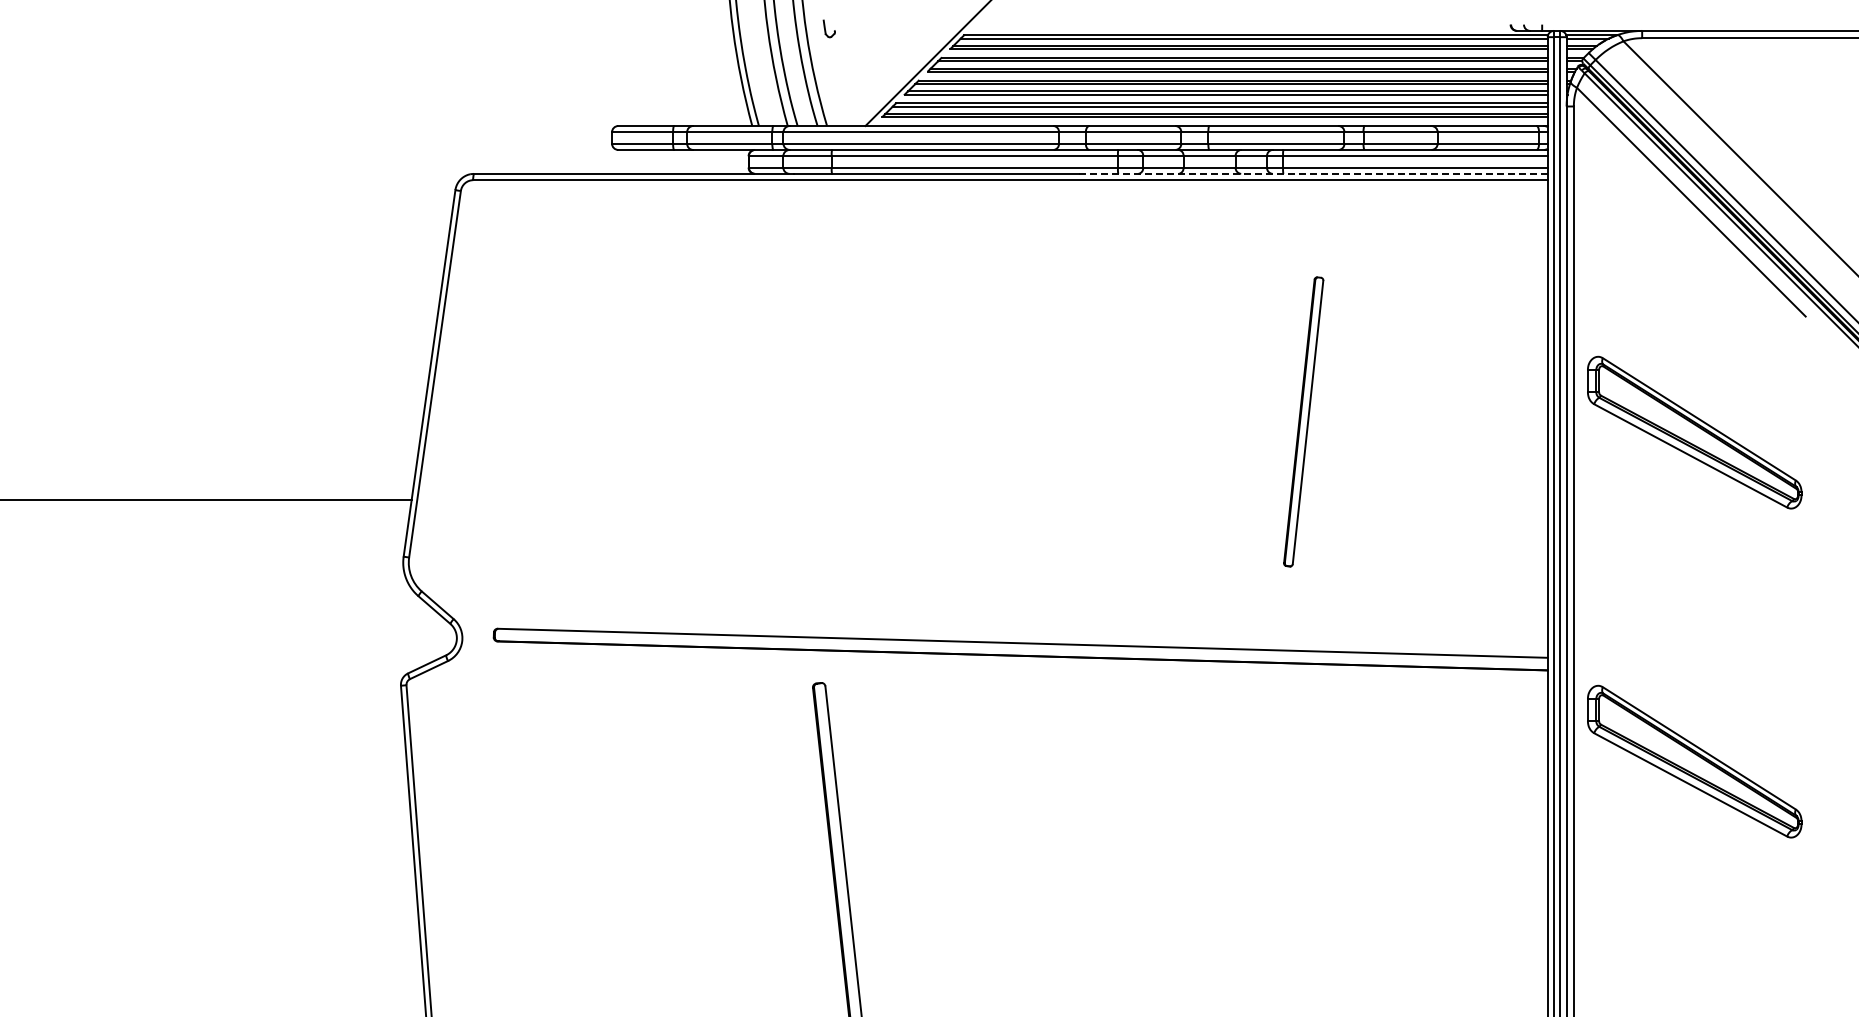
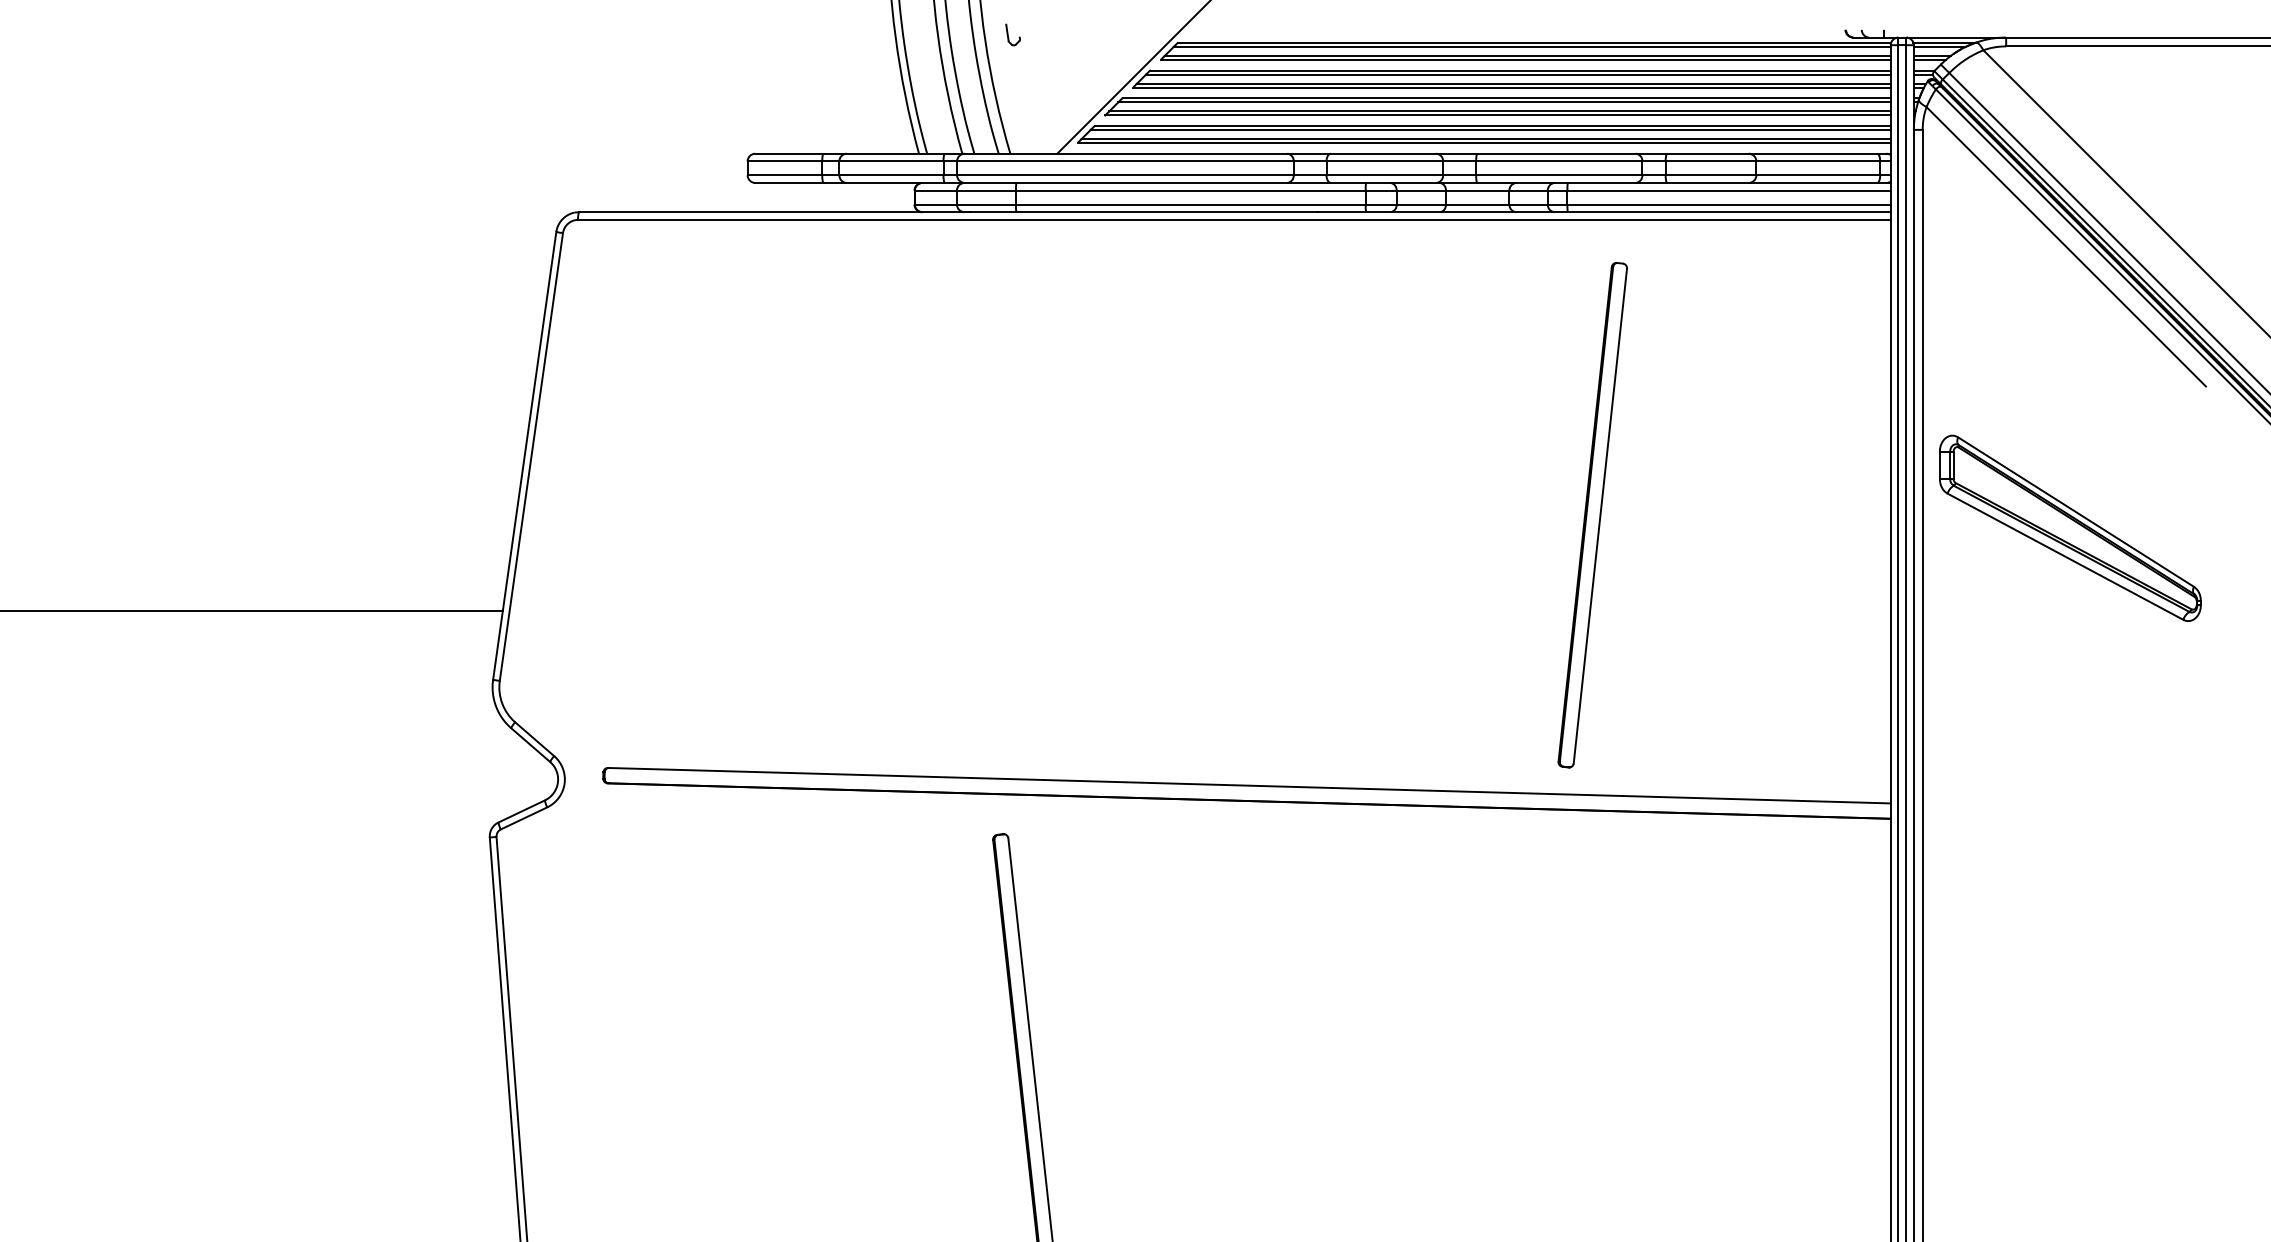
line: (1313, 173) -> (1604, 211), dashed -> solid
part: (1303, 421) -> (1592, 514), size x1.43
part: (1694, 761) -> (2070, 930), removed

